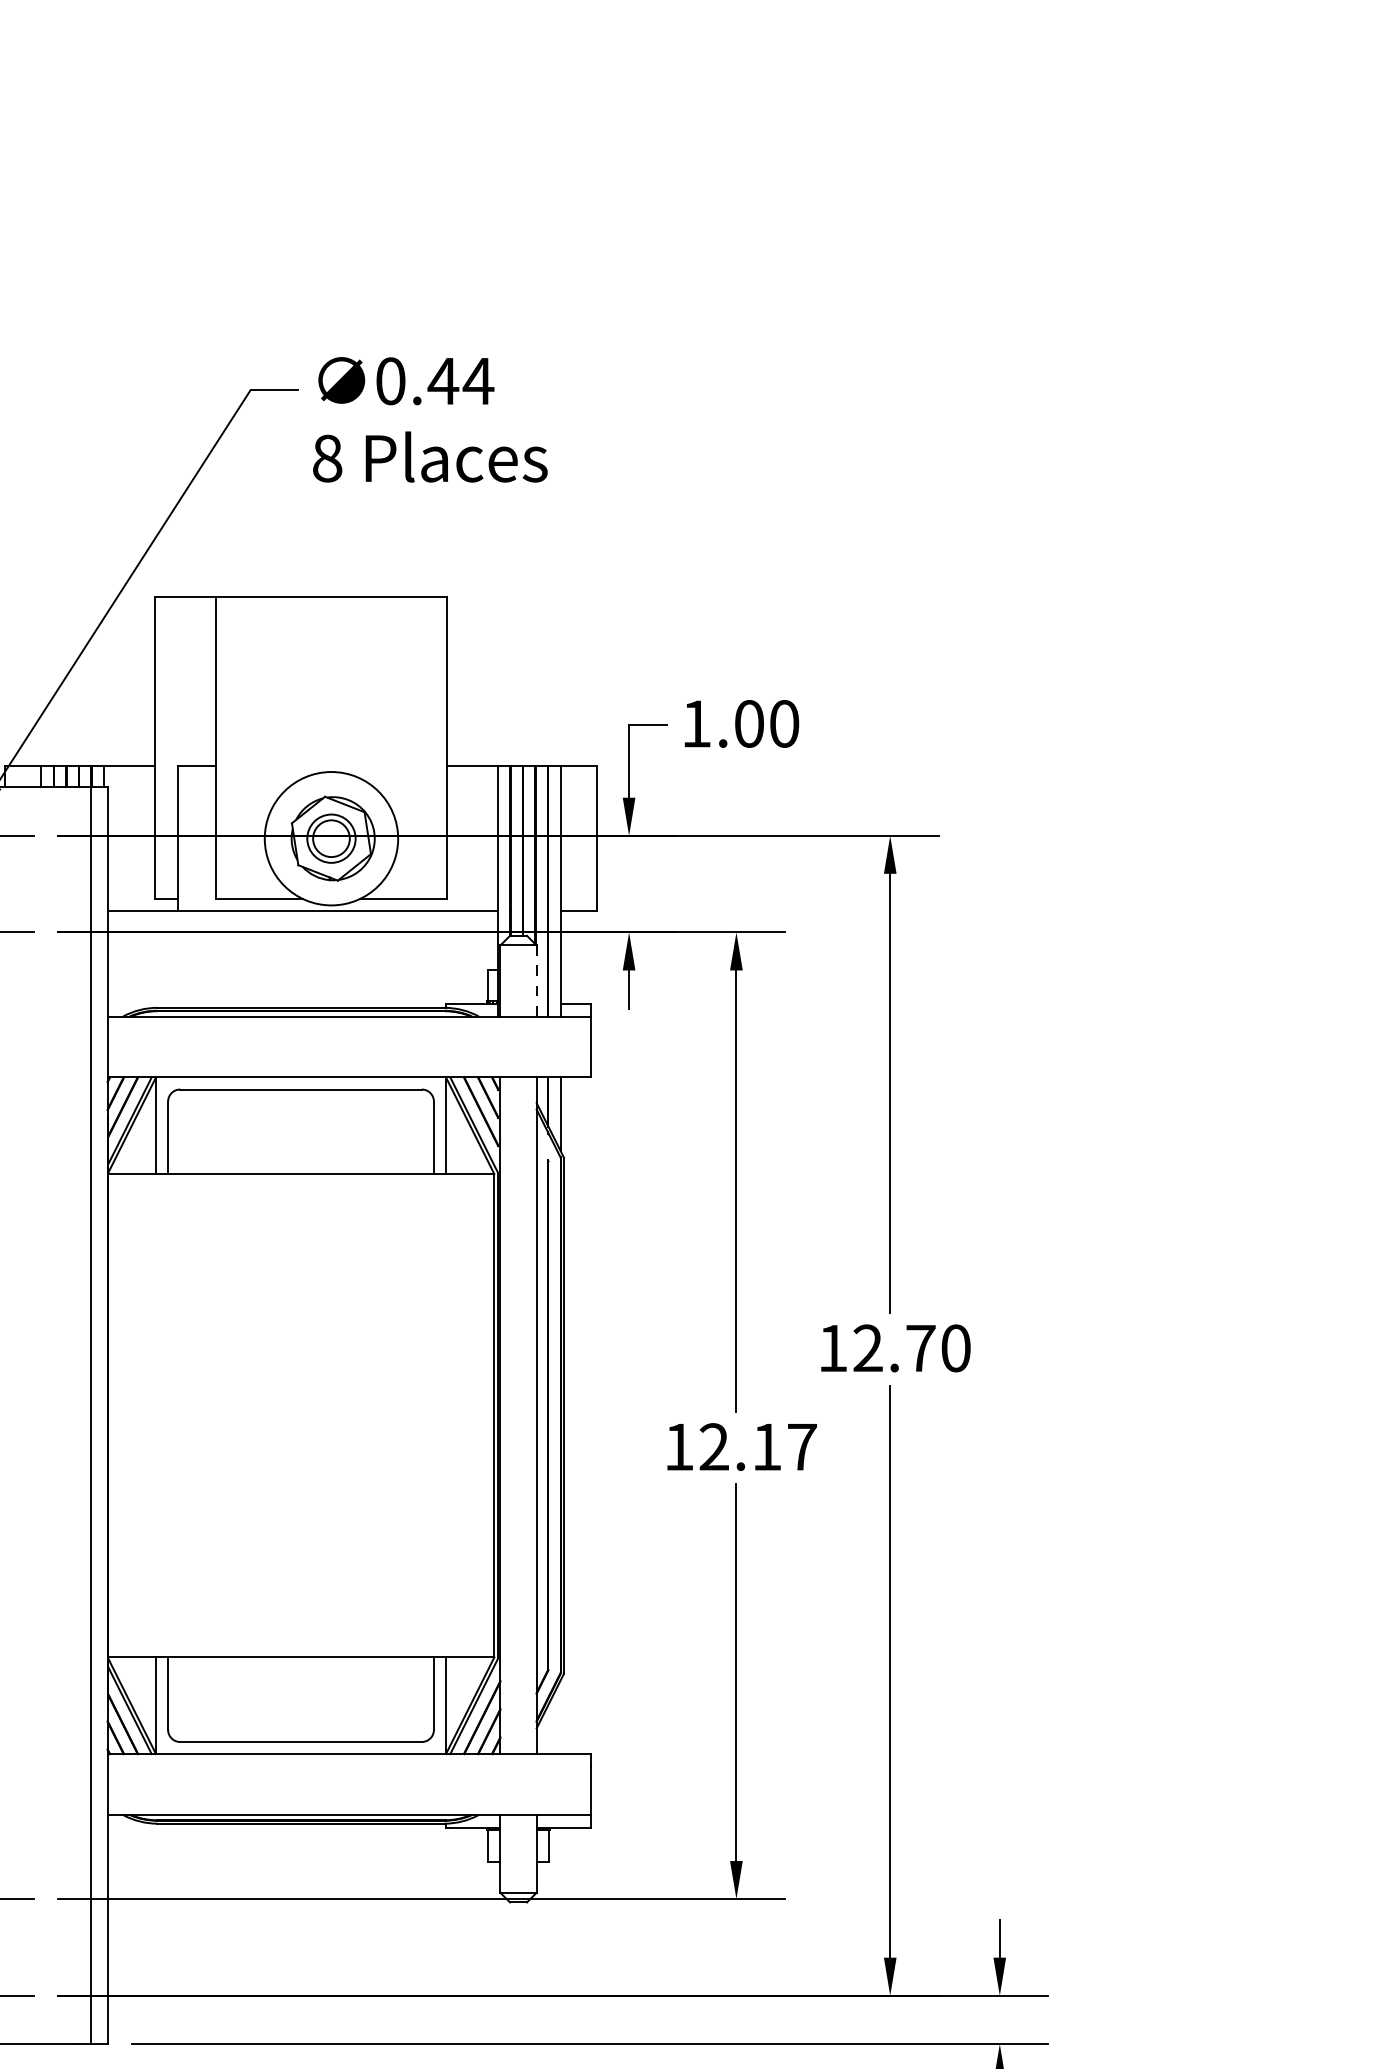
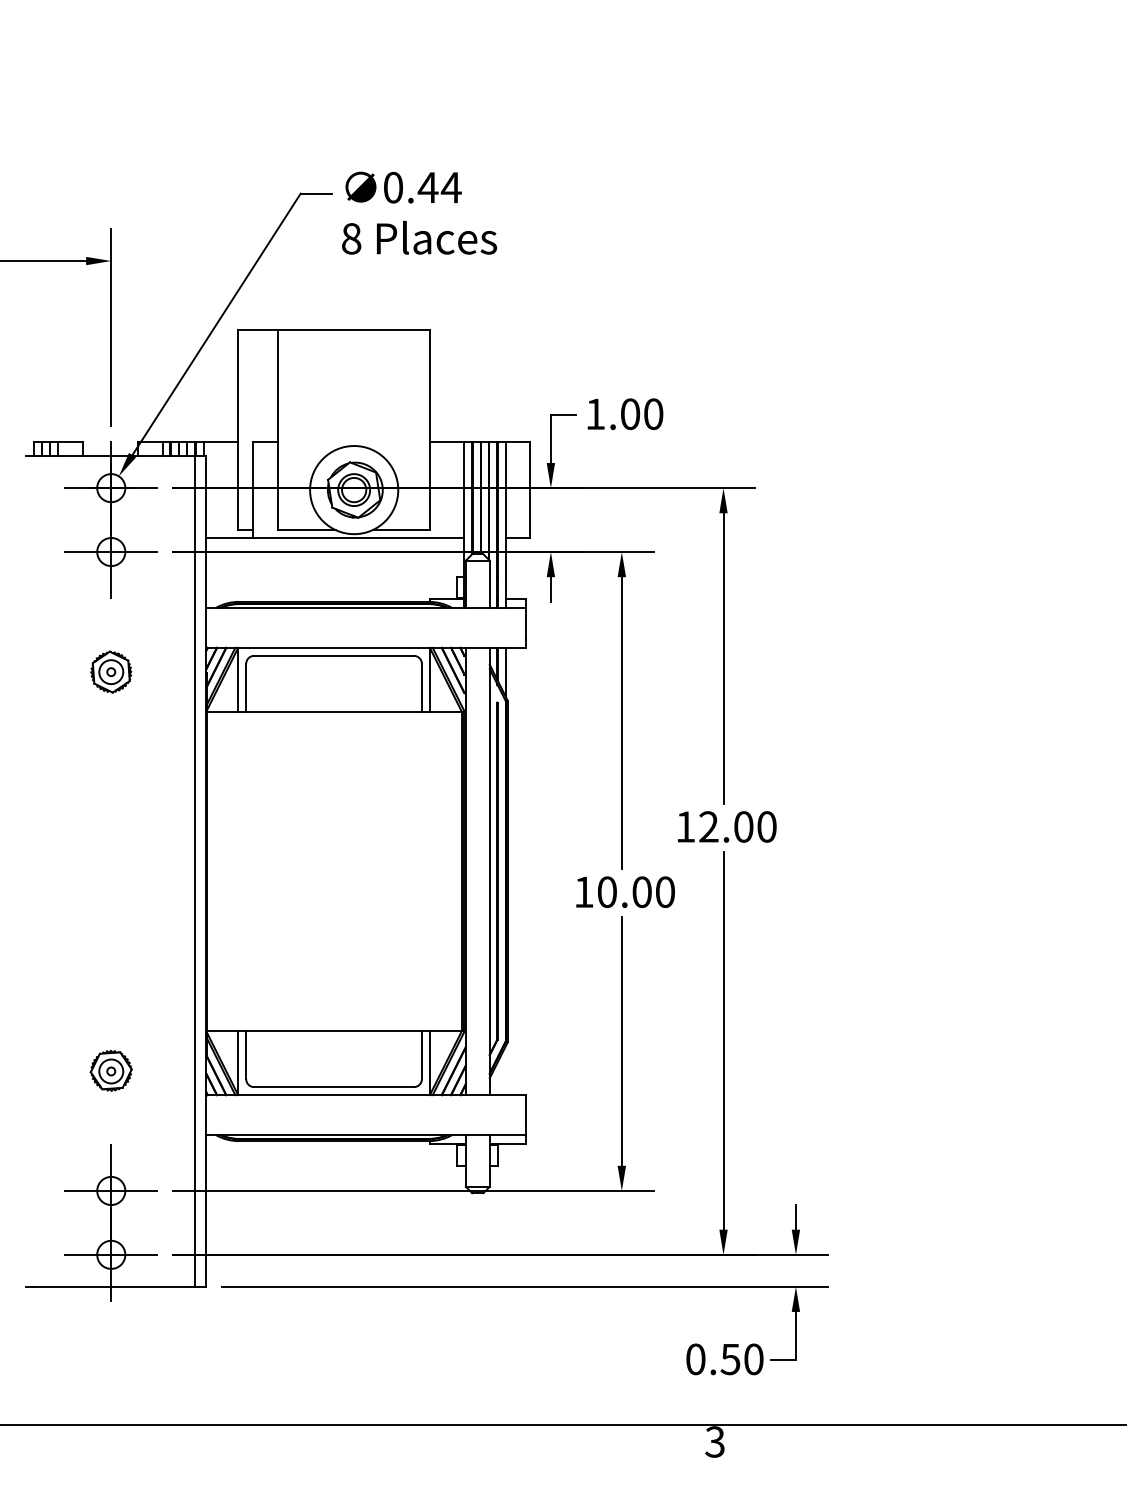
line: (536, 980) -> (489, 583), dashed -> solid
text: (920, 1347) -> (743, 826), 12.70 -> 12.00
text: (758, 1447) -> (636, 892), 12.17 -> 10.00

